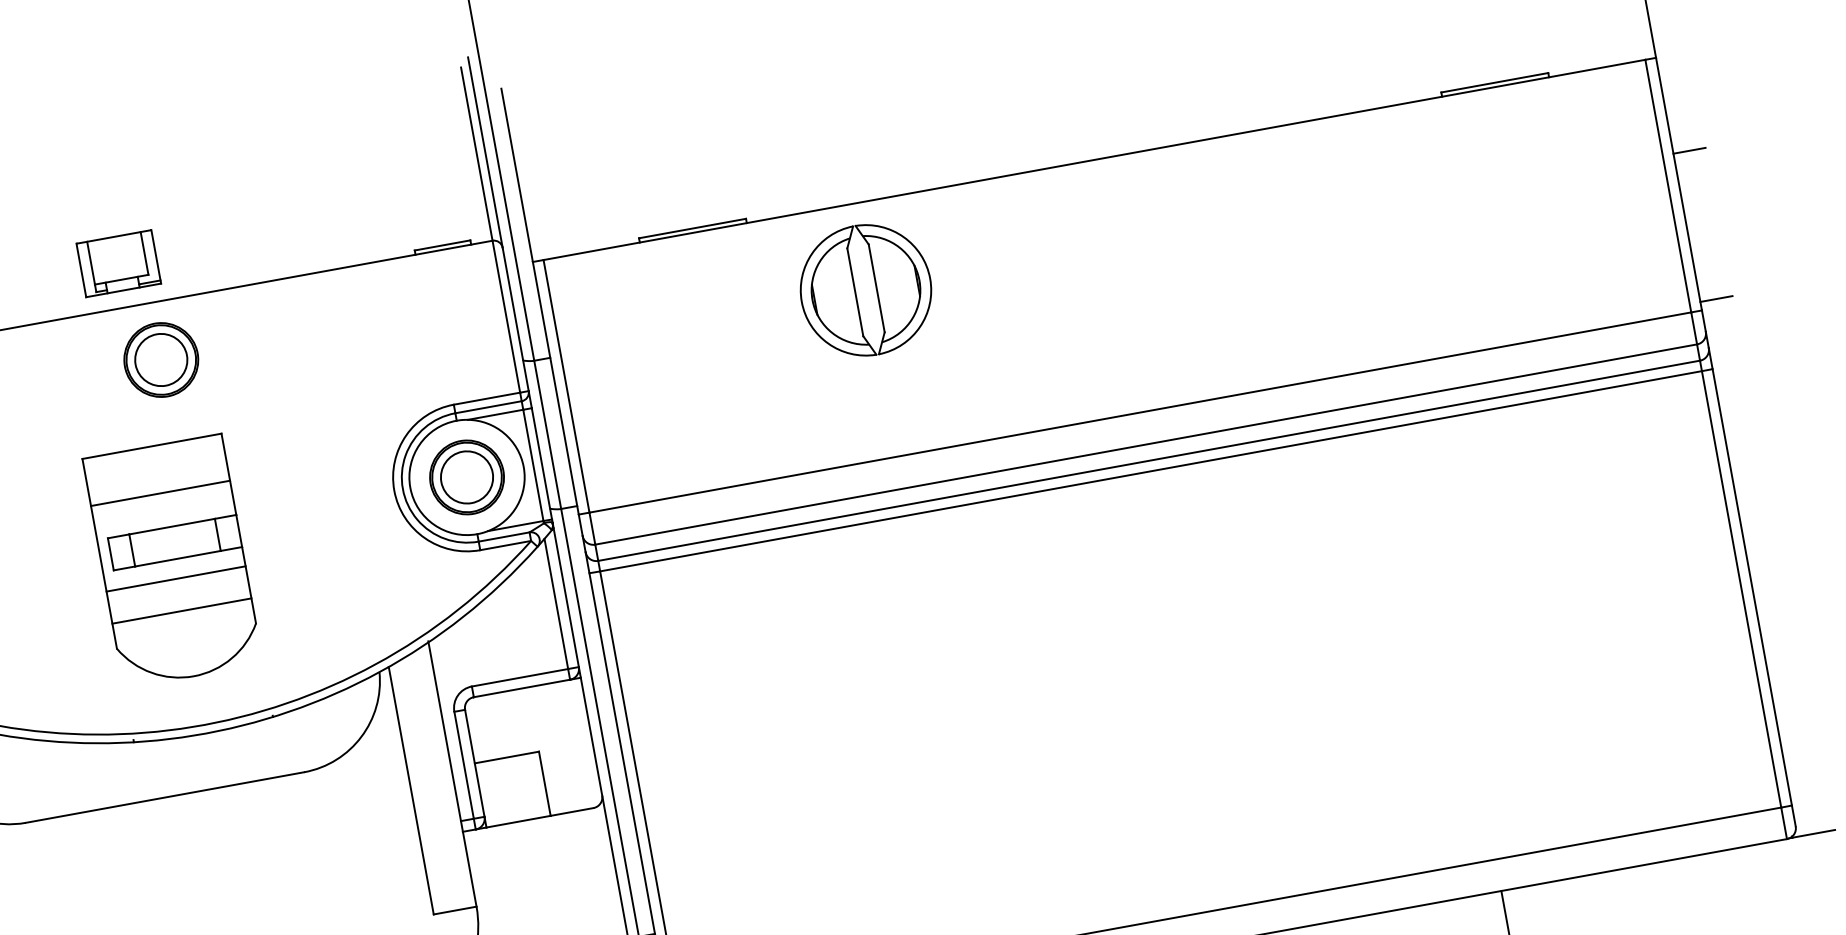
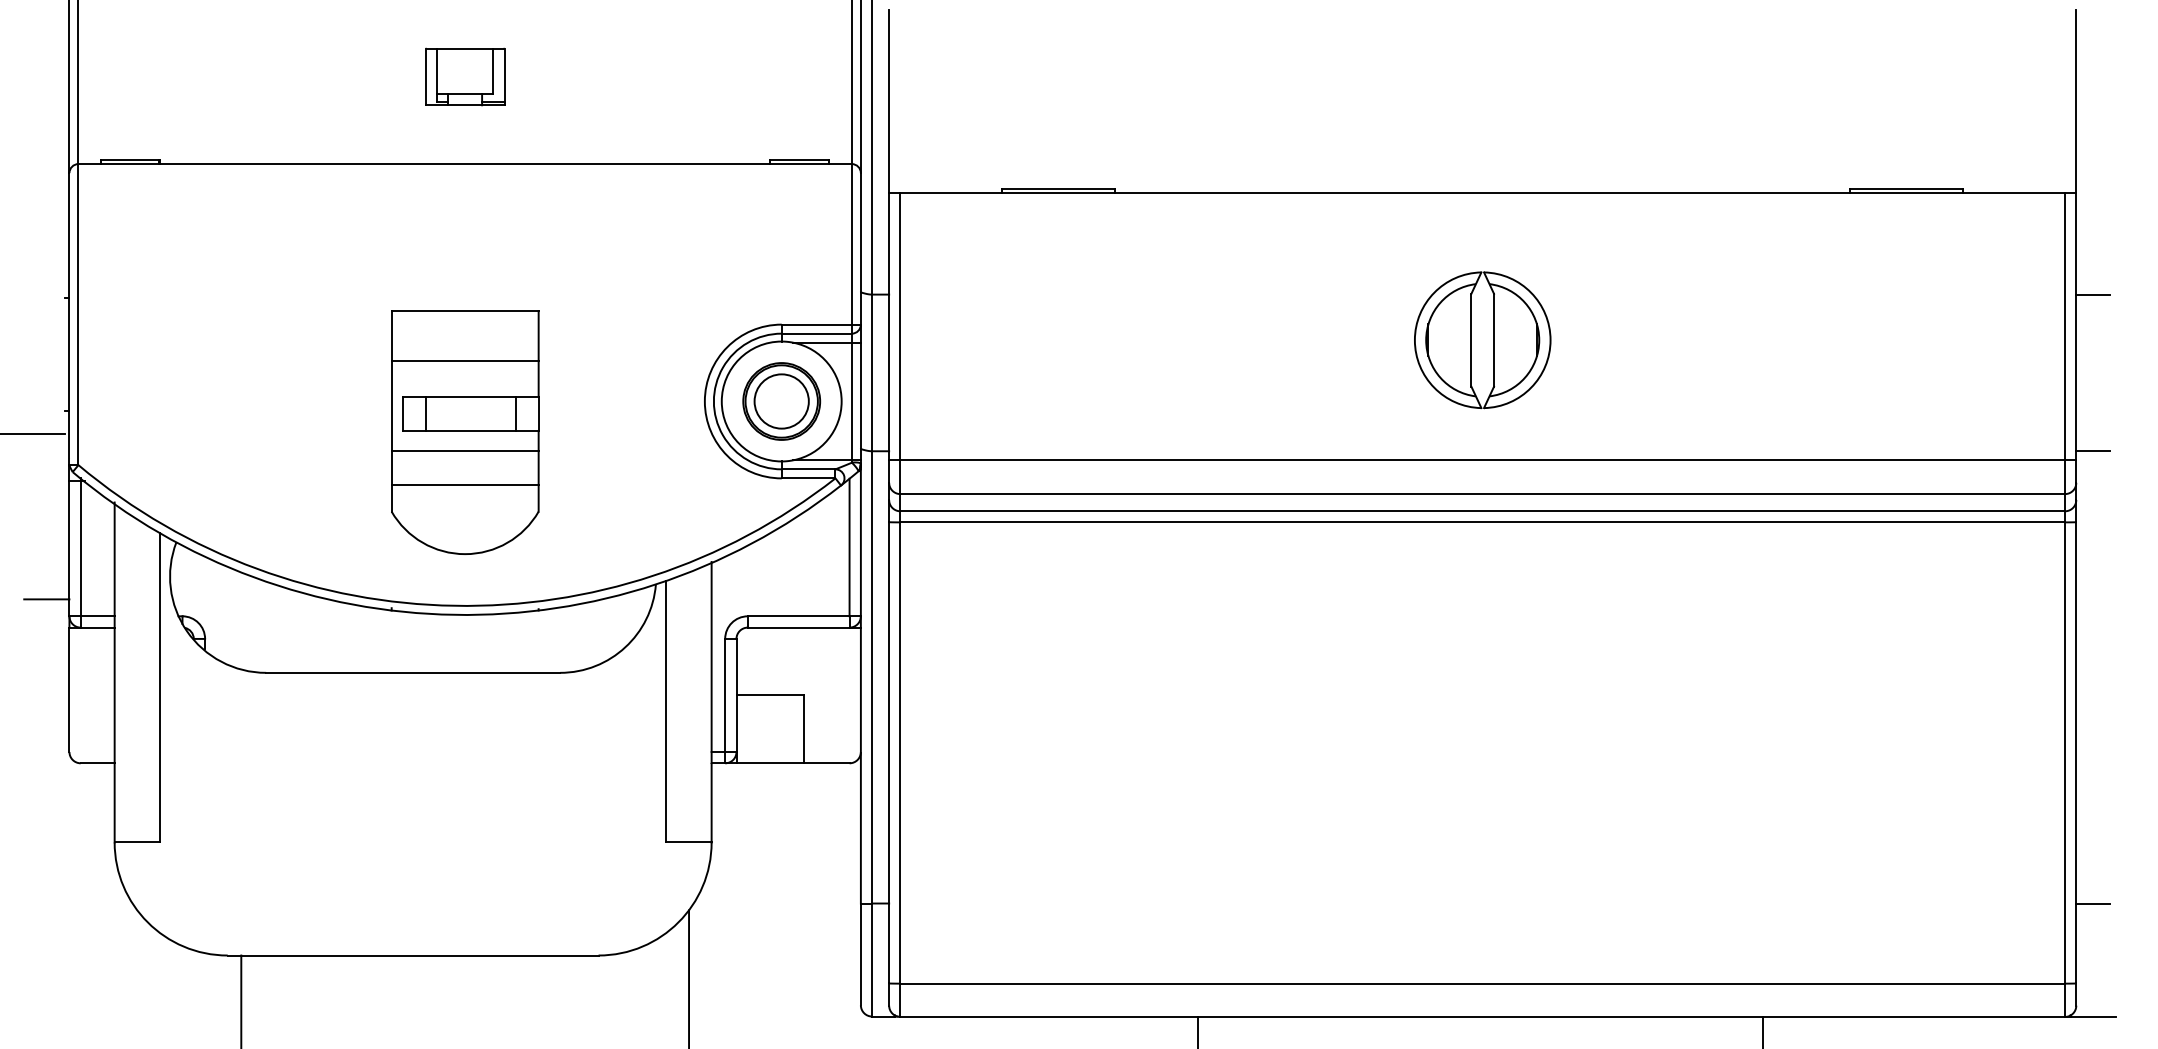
part: (119, 263) -> (465, 76), moved
part: (865, 290) -> (1482, 340), moved
part: (161, 360) -> (490, 224), removed
line: (1794, 726) -> (2093, 903), added

